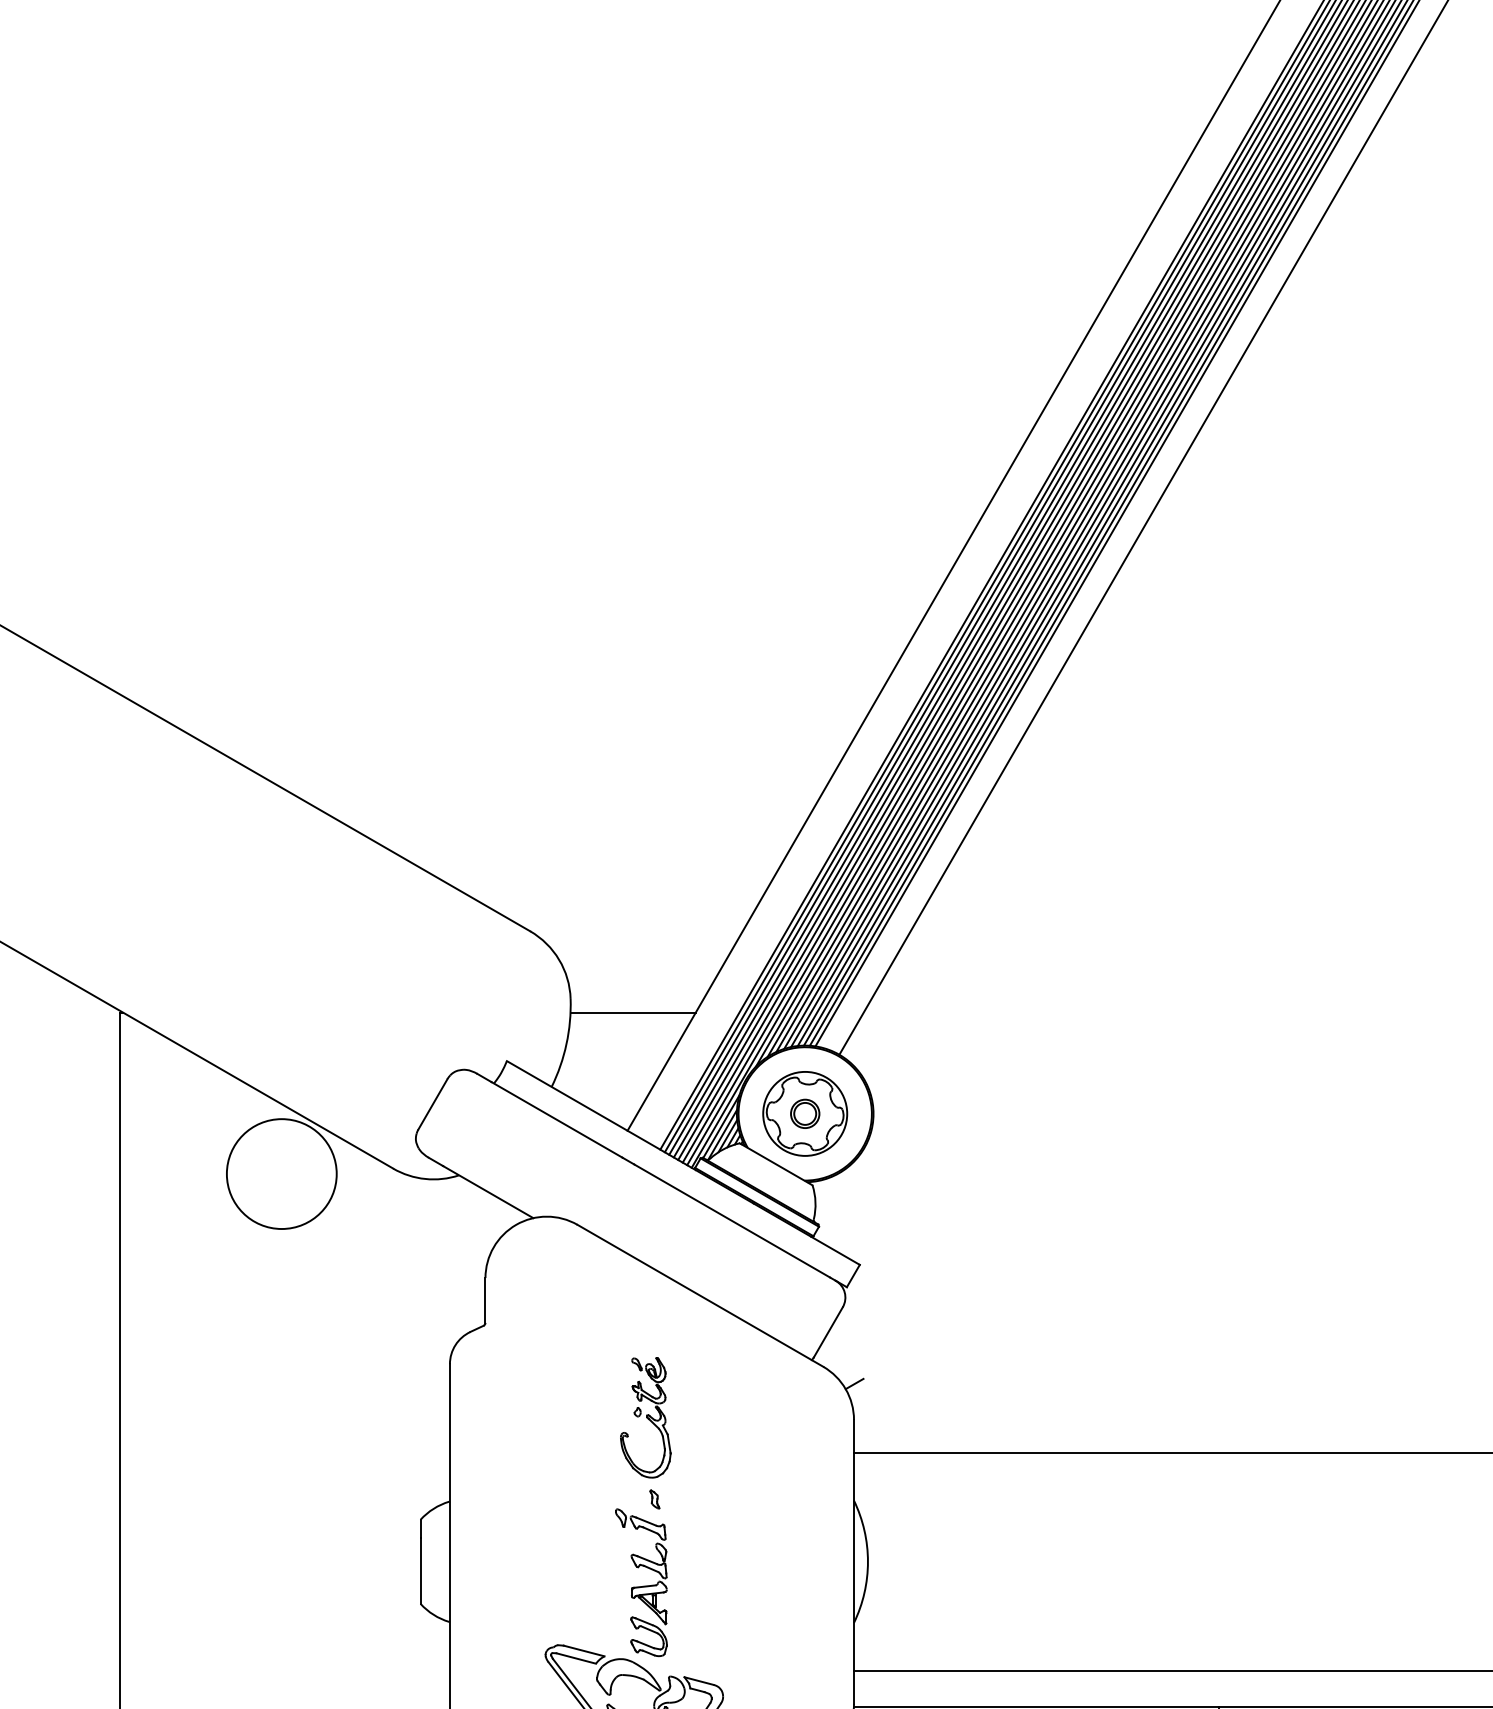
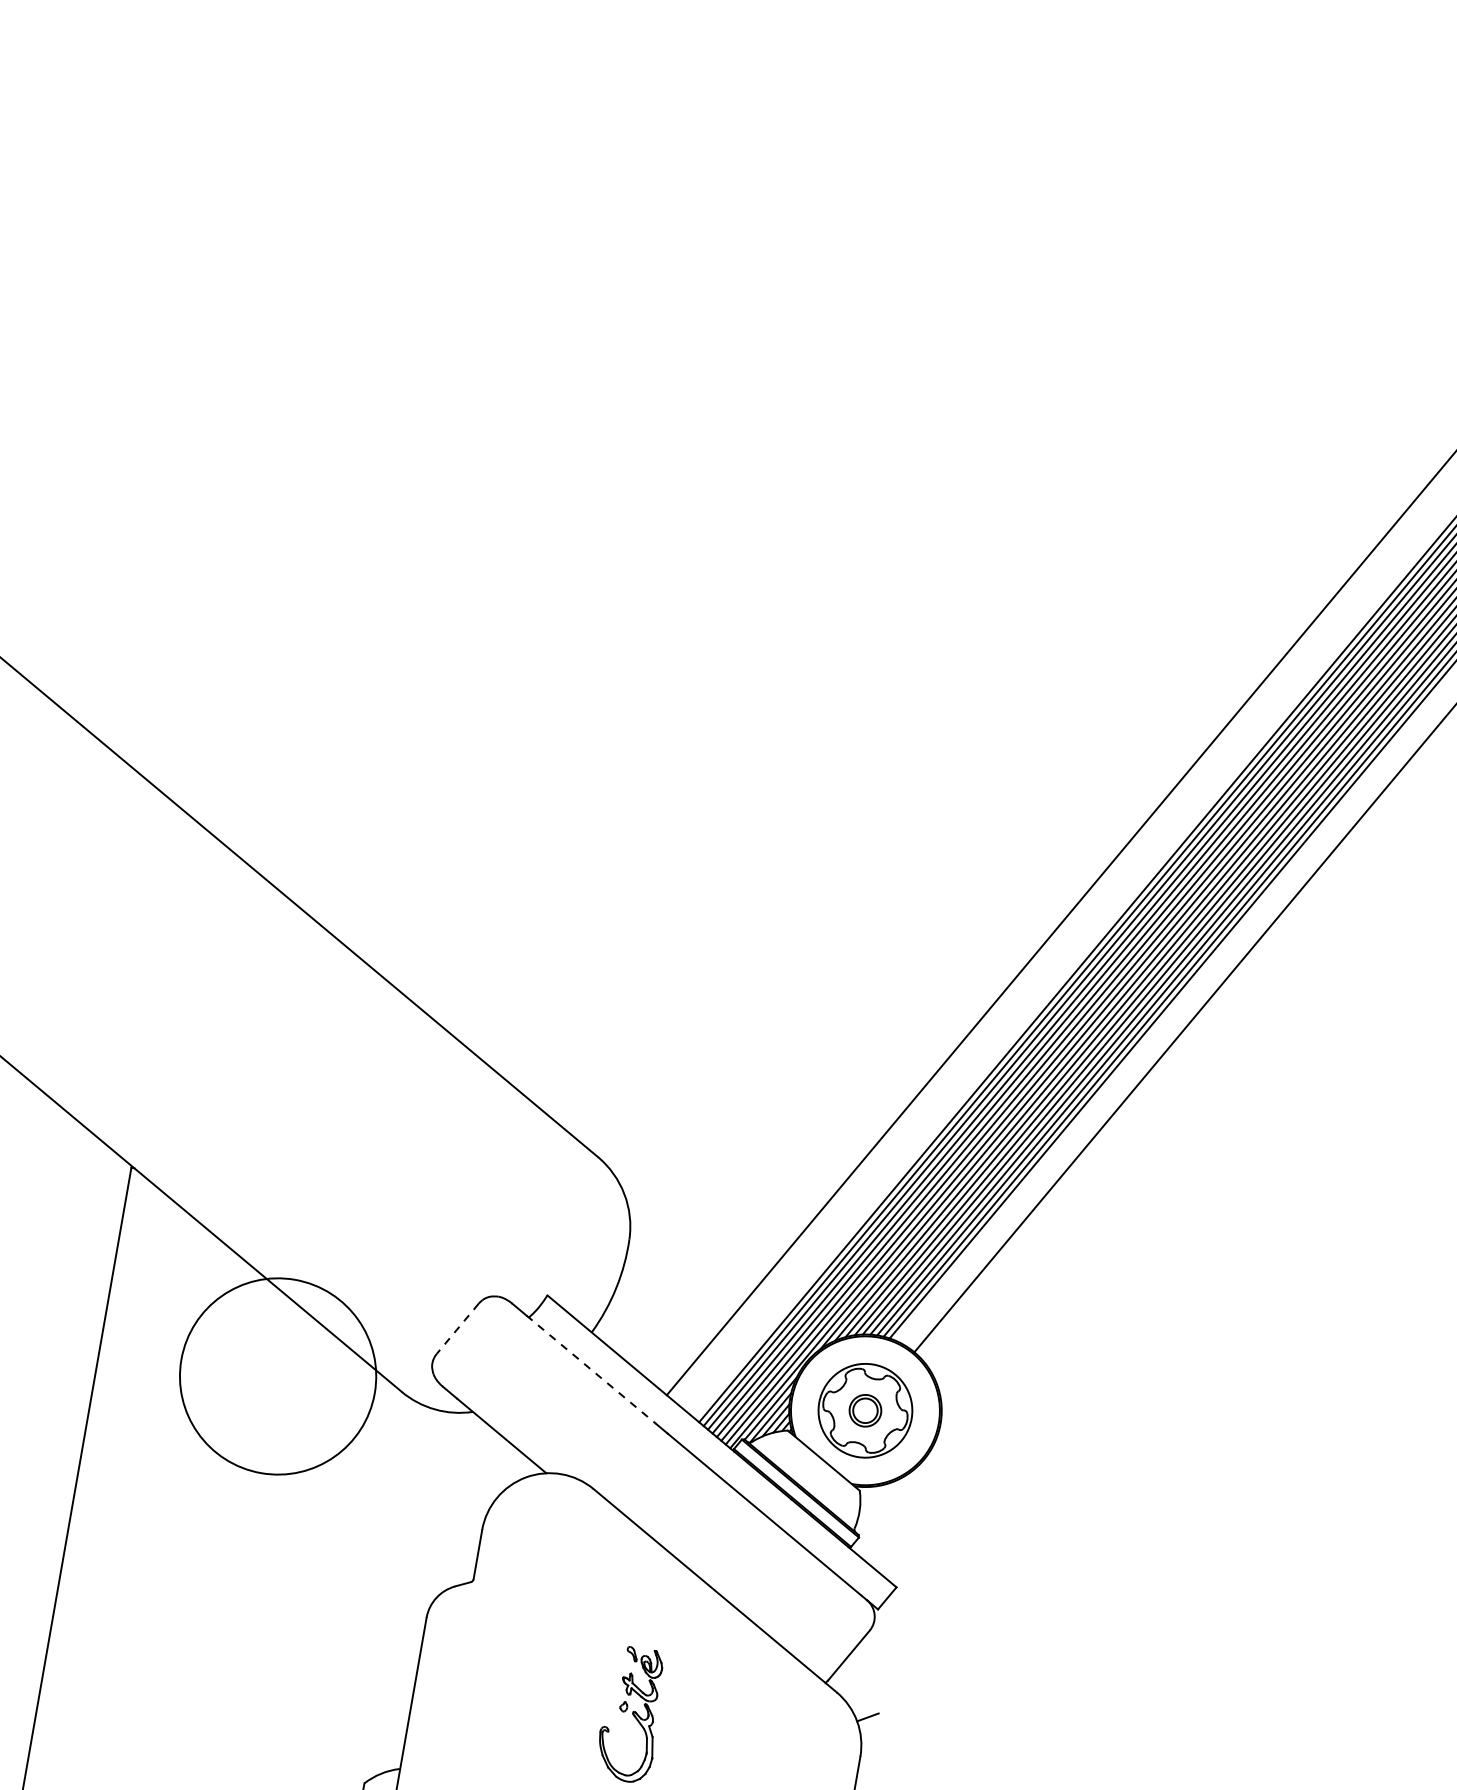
line: (632, 1012) -> (694, 1266), removed
line: (432, 1104) -> (457, 1328), solid -> dashed
line: (557, 1119) -> (591, 1369), solid -> dashed
circle: (281, 1174) -> (277, 1376), size x1.6

